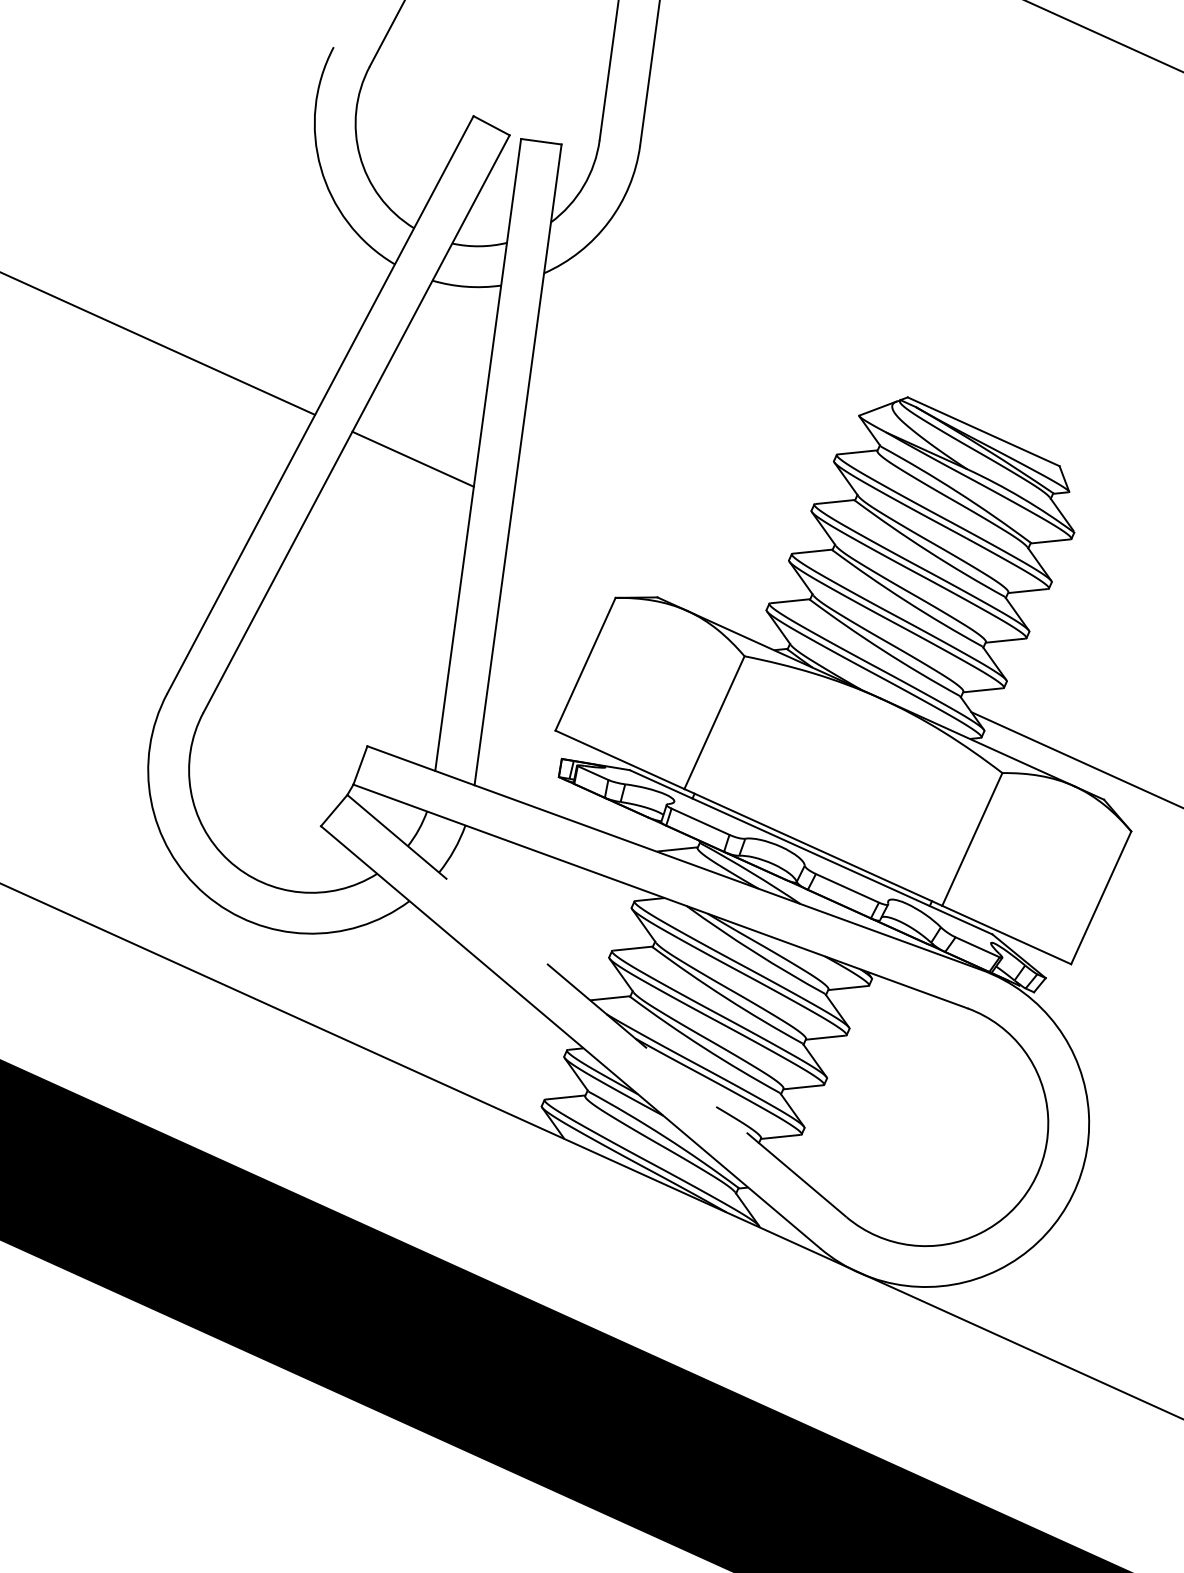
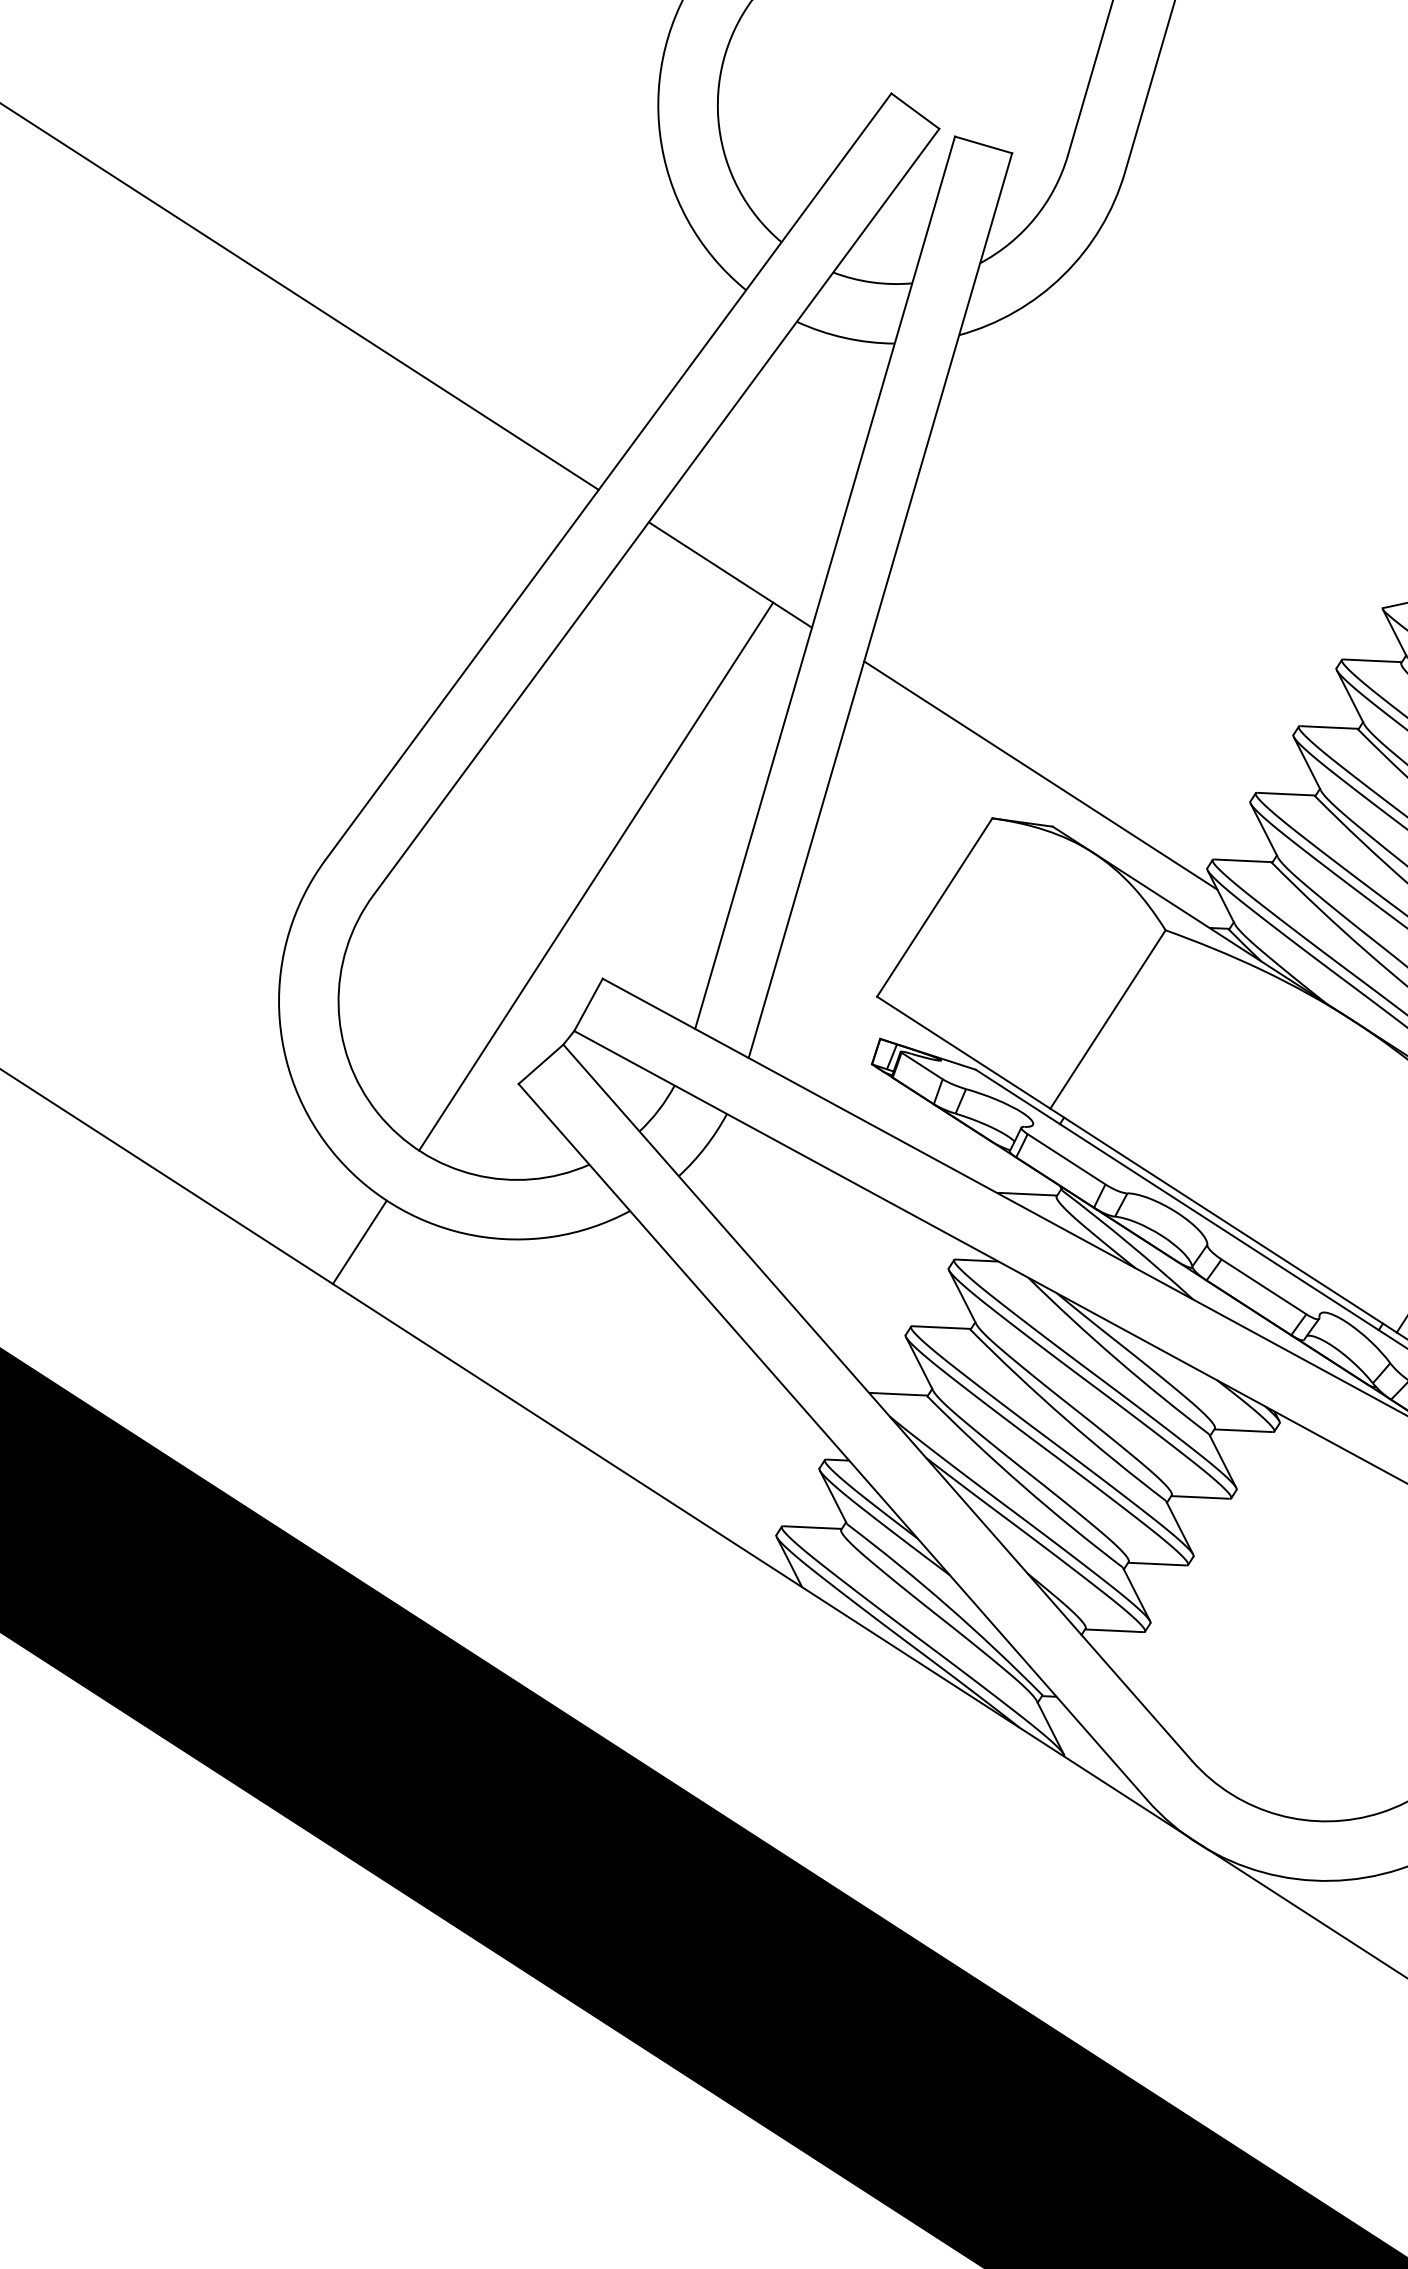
line: (643, 563) -> (1039, 774), added
line: (352, 677) -> (596, 876), added
line: (229, 949) -> (360, 1241), added
line: (596, 1006) -> (876, 1403), dashed -> solid

